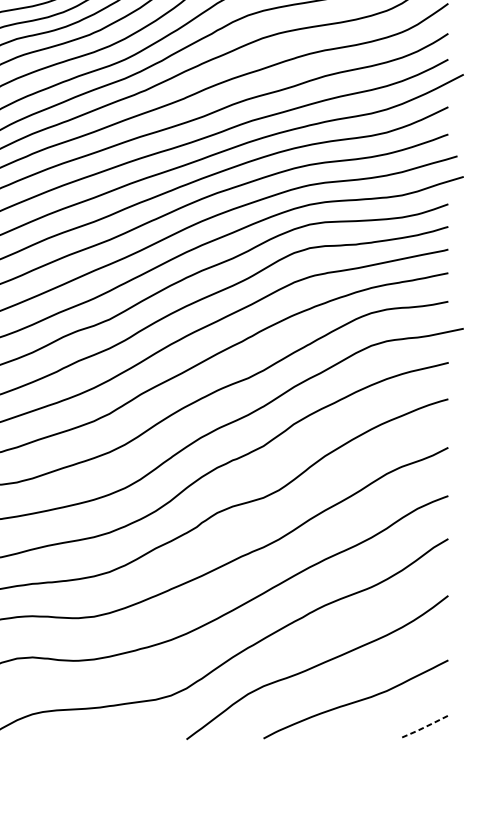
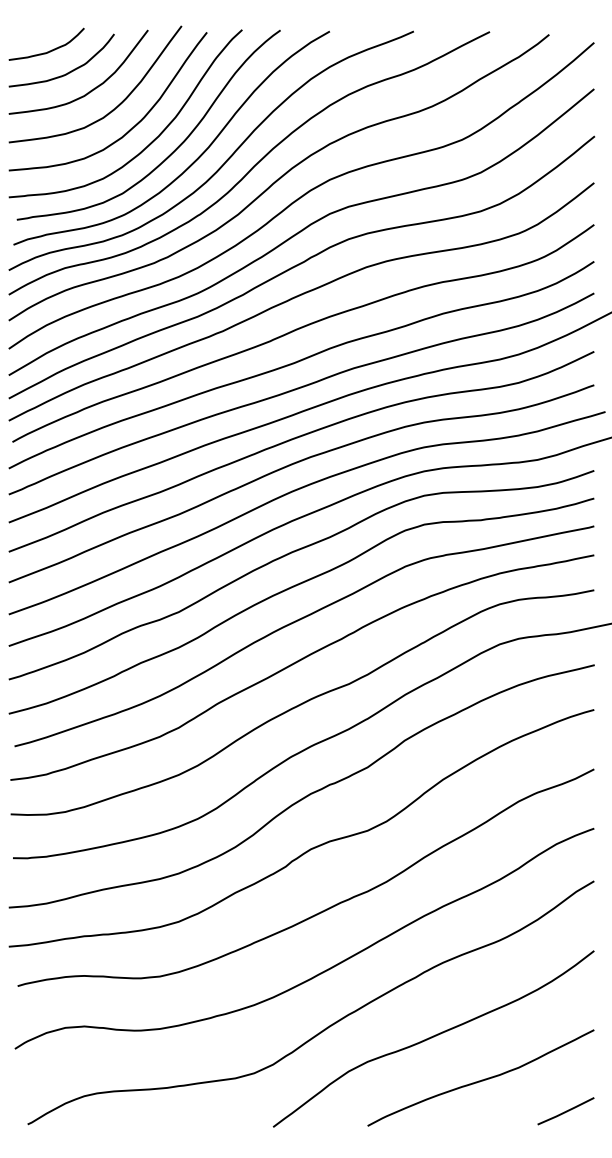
line: (425, 726) -> (566, 1111), dashed -> solid

